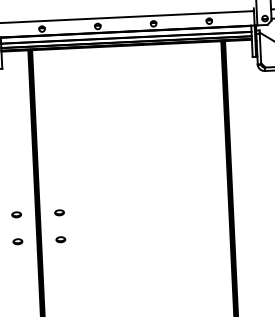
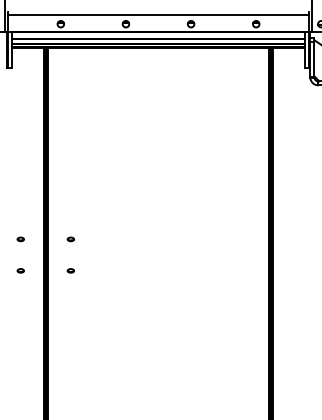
part: (59, 212) -> (70, 239), size x0.62
part: (16, 214) -> (20, 239), size x0.62
part: (60, 239) -> (70, 270), size x0.62
part: (17, 241) -> (20, 270), size x0.62

